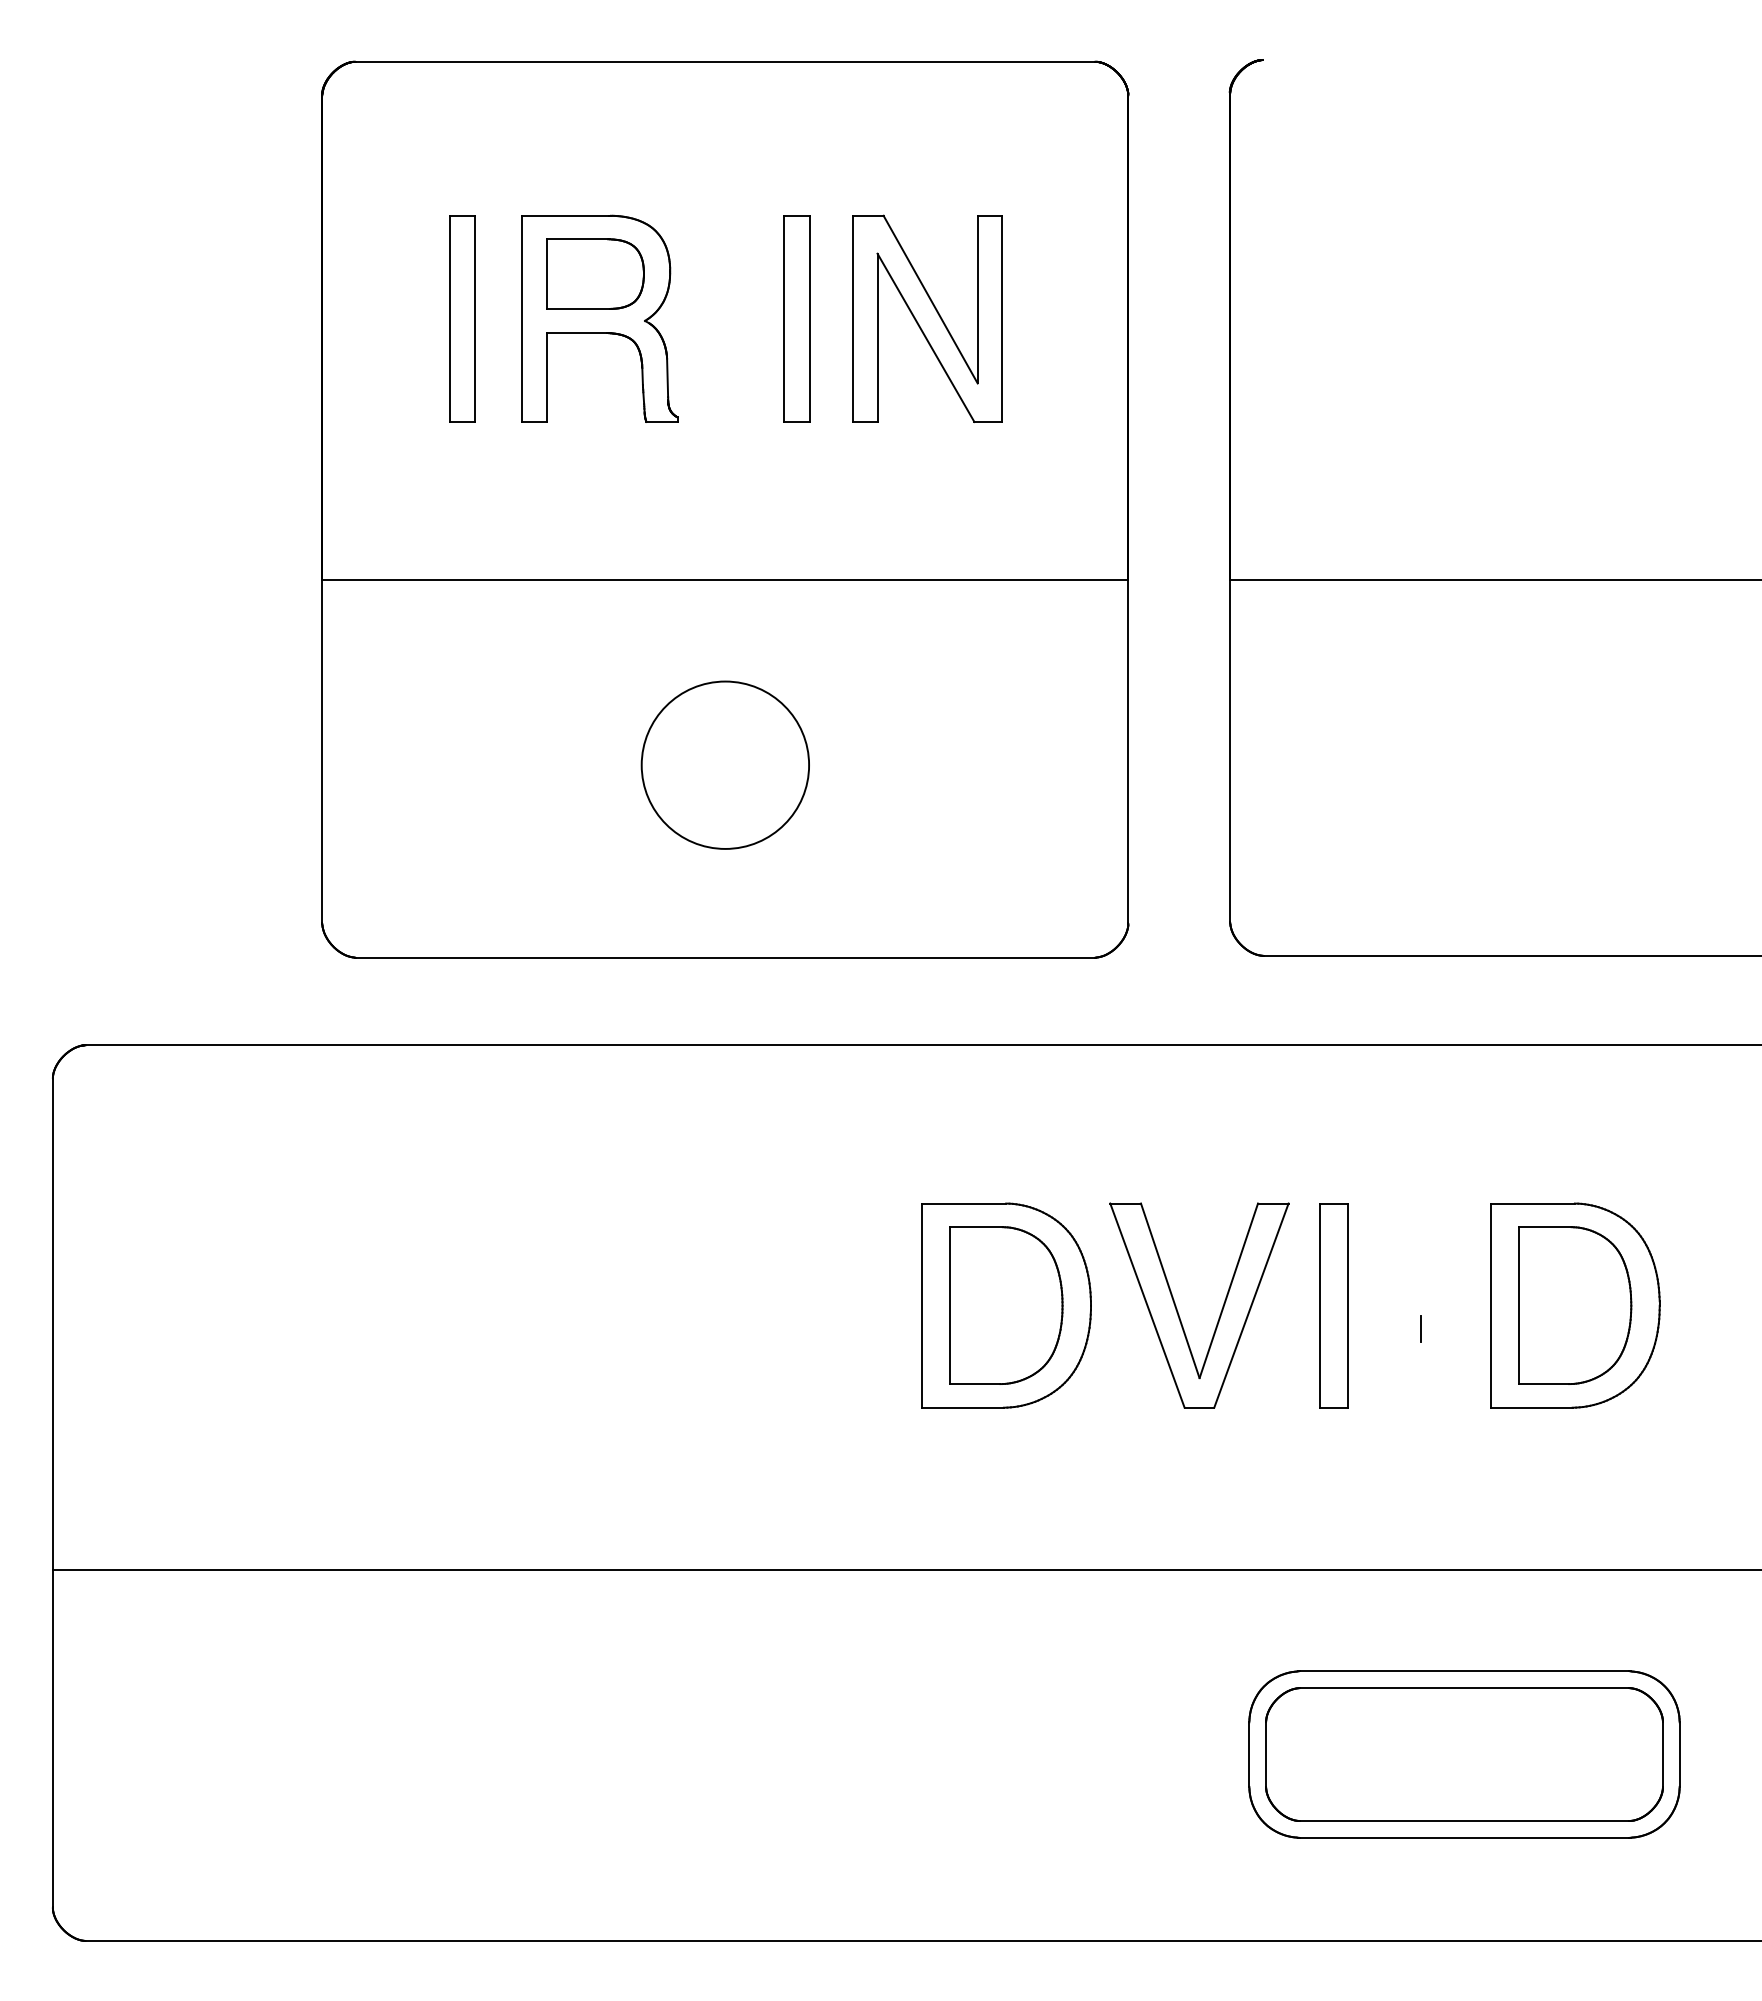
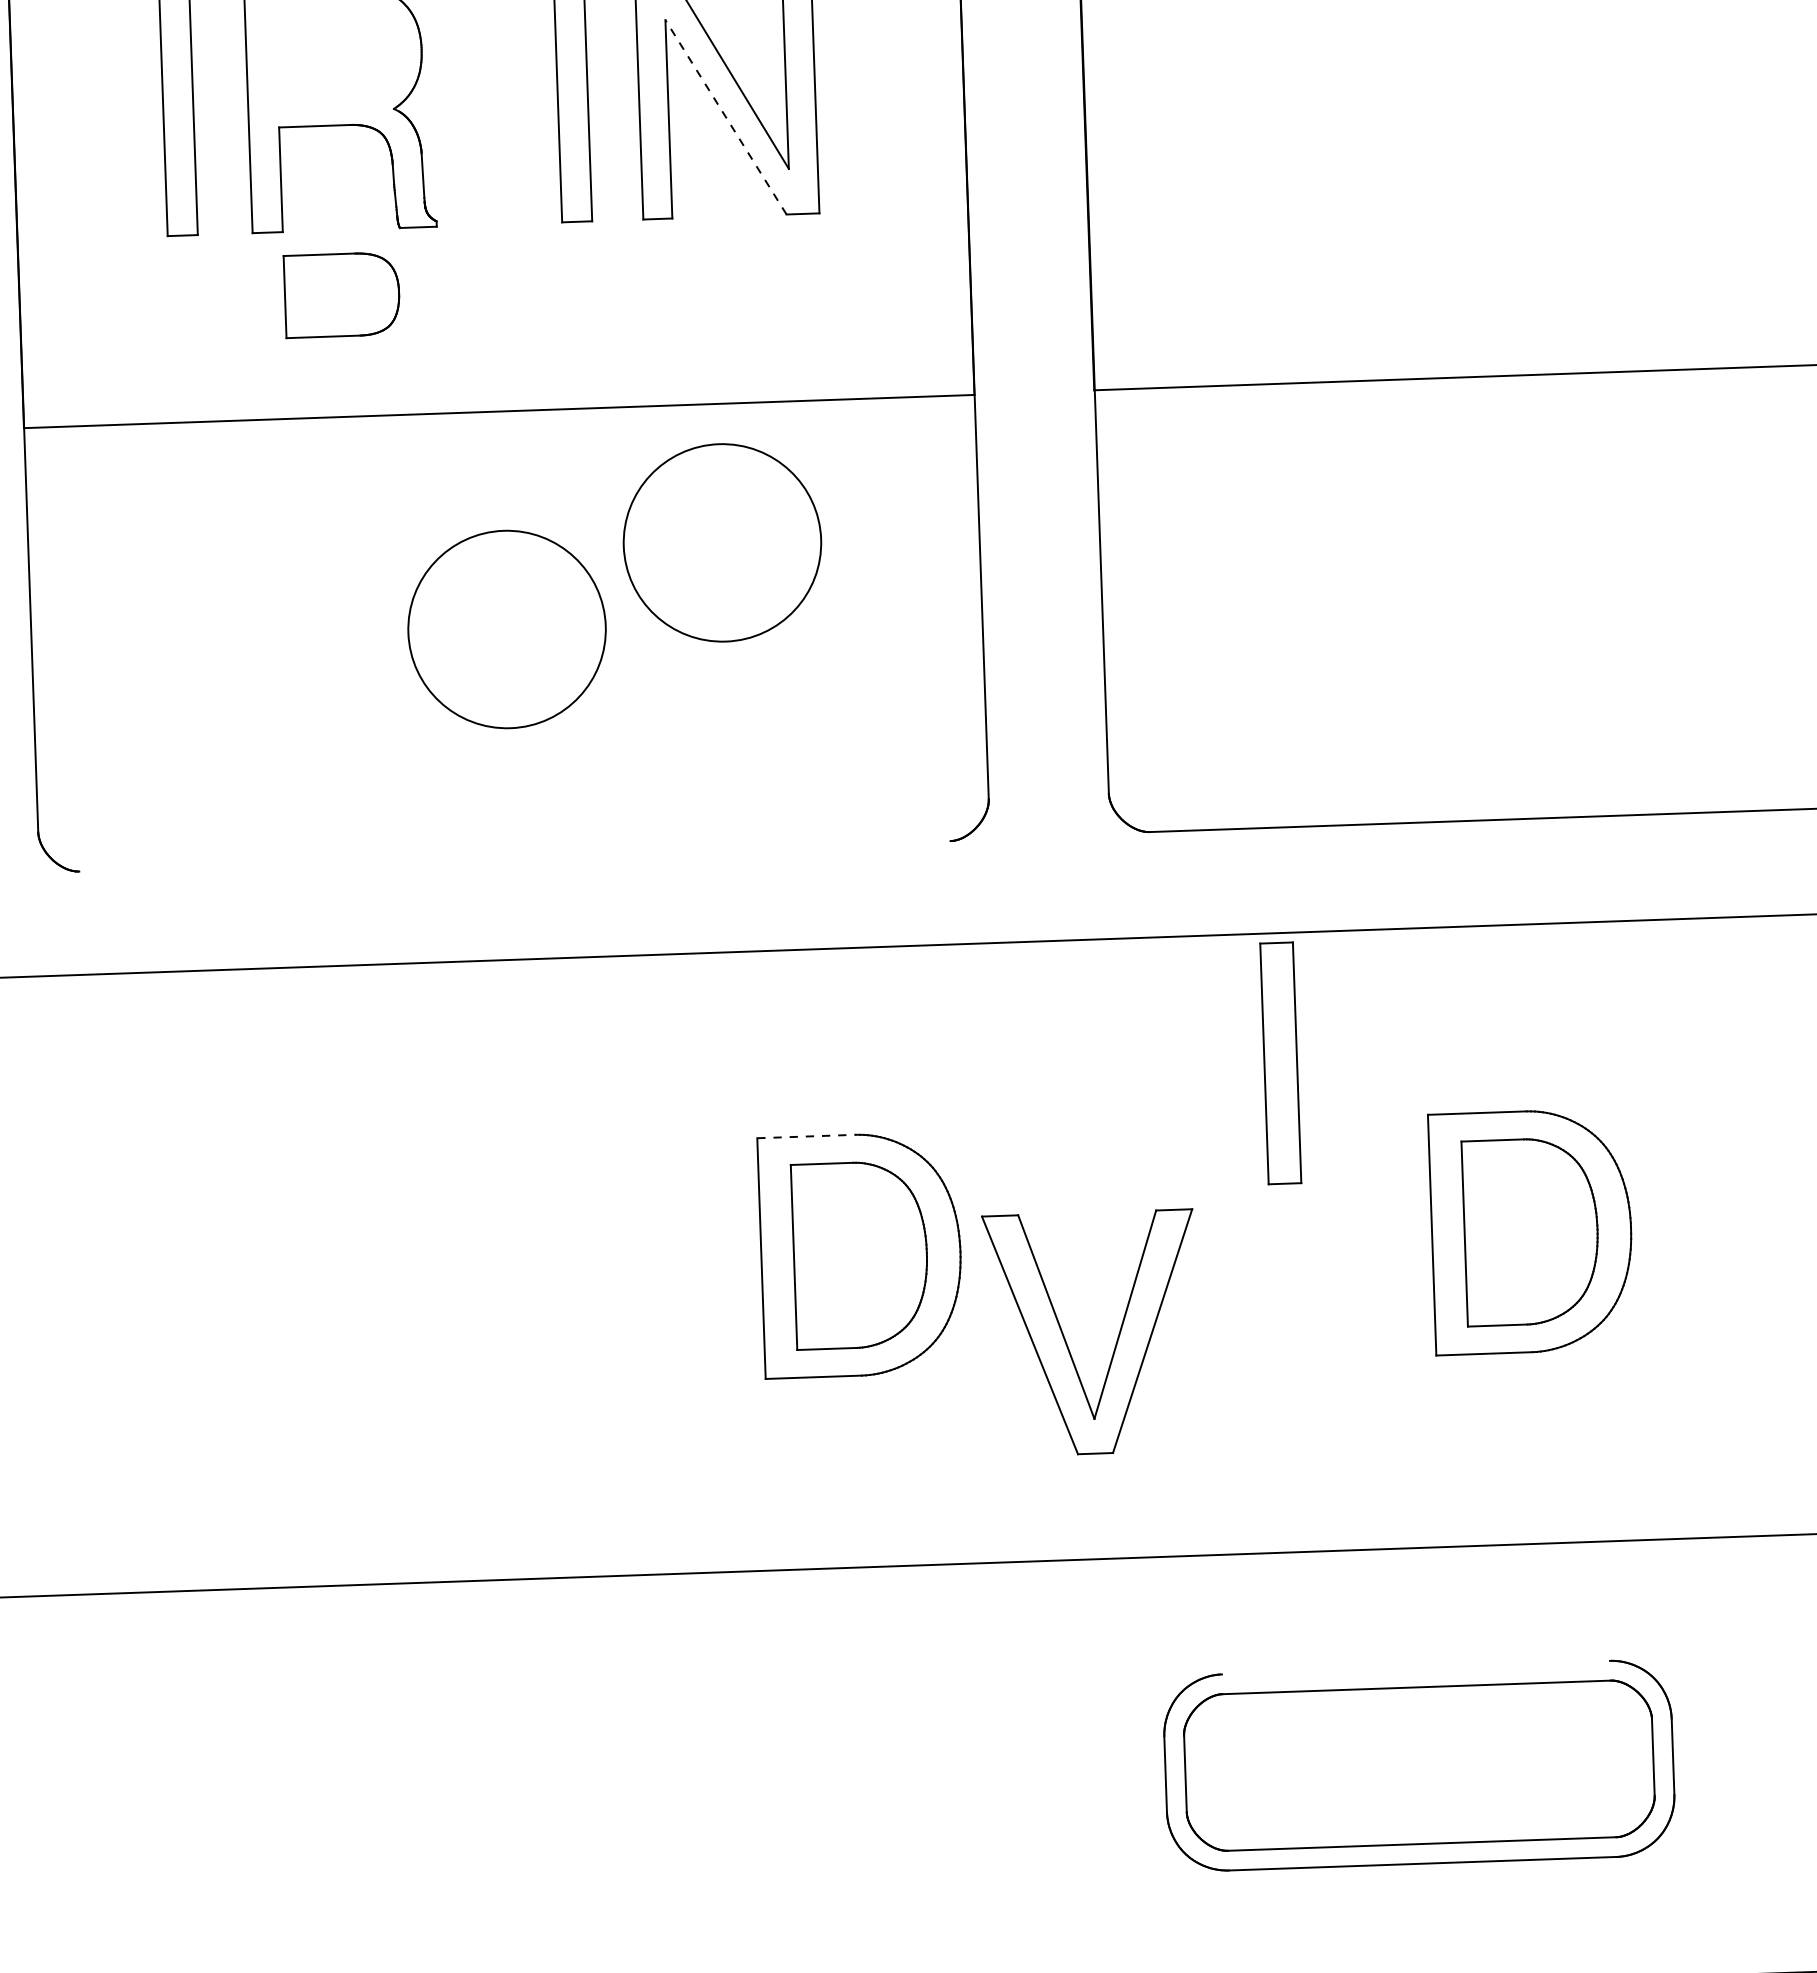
part: (595, 273) -> (342, 294), moved
line: (925, 337) -> (725, 116), solid -> dashed
circle: (909, 697) -> (721, 542), added
line: (724, 957) -> (513, 856), removed
line: (964, 1203) -> (807, 1136), solid -> dashed
part: (1333, 1305) -> (1280, 1063), moved
part: (1178, 1311) -> (1066, 1341), moved
line: (1420, 1328) -> (1349, 1265), removed
line: (1464, 1671) -> (1415, 1667), removed

